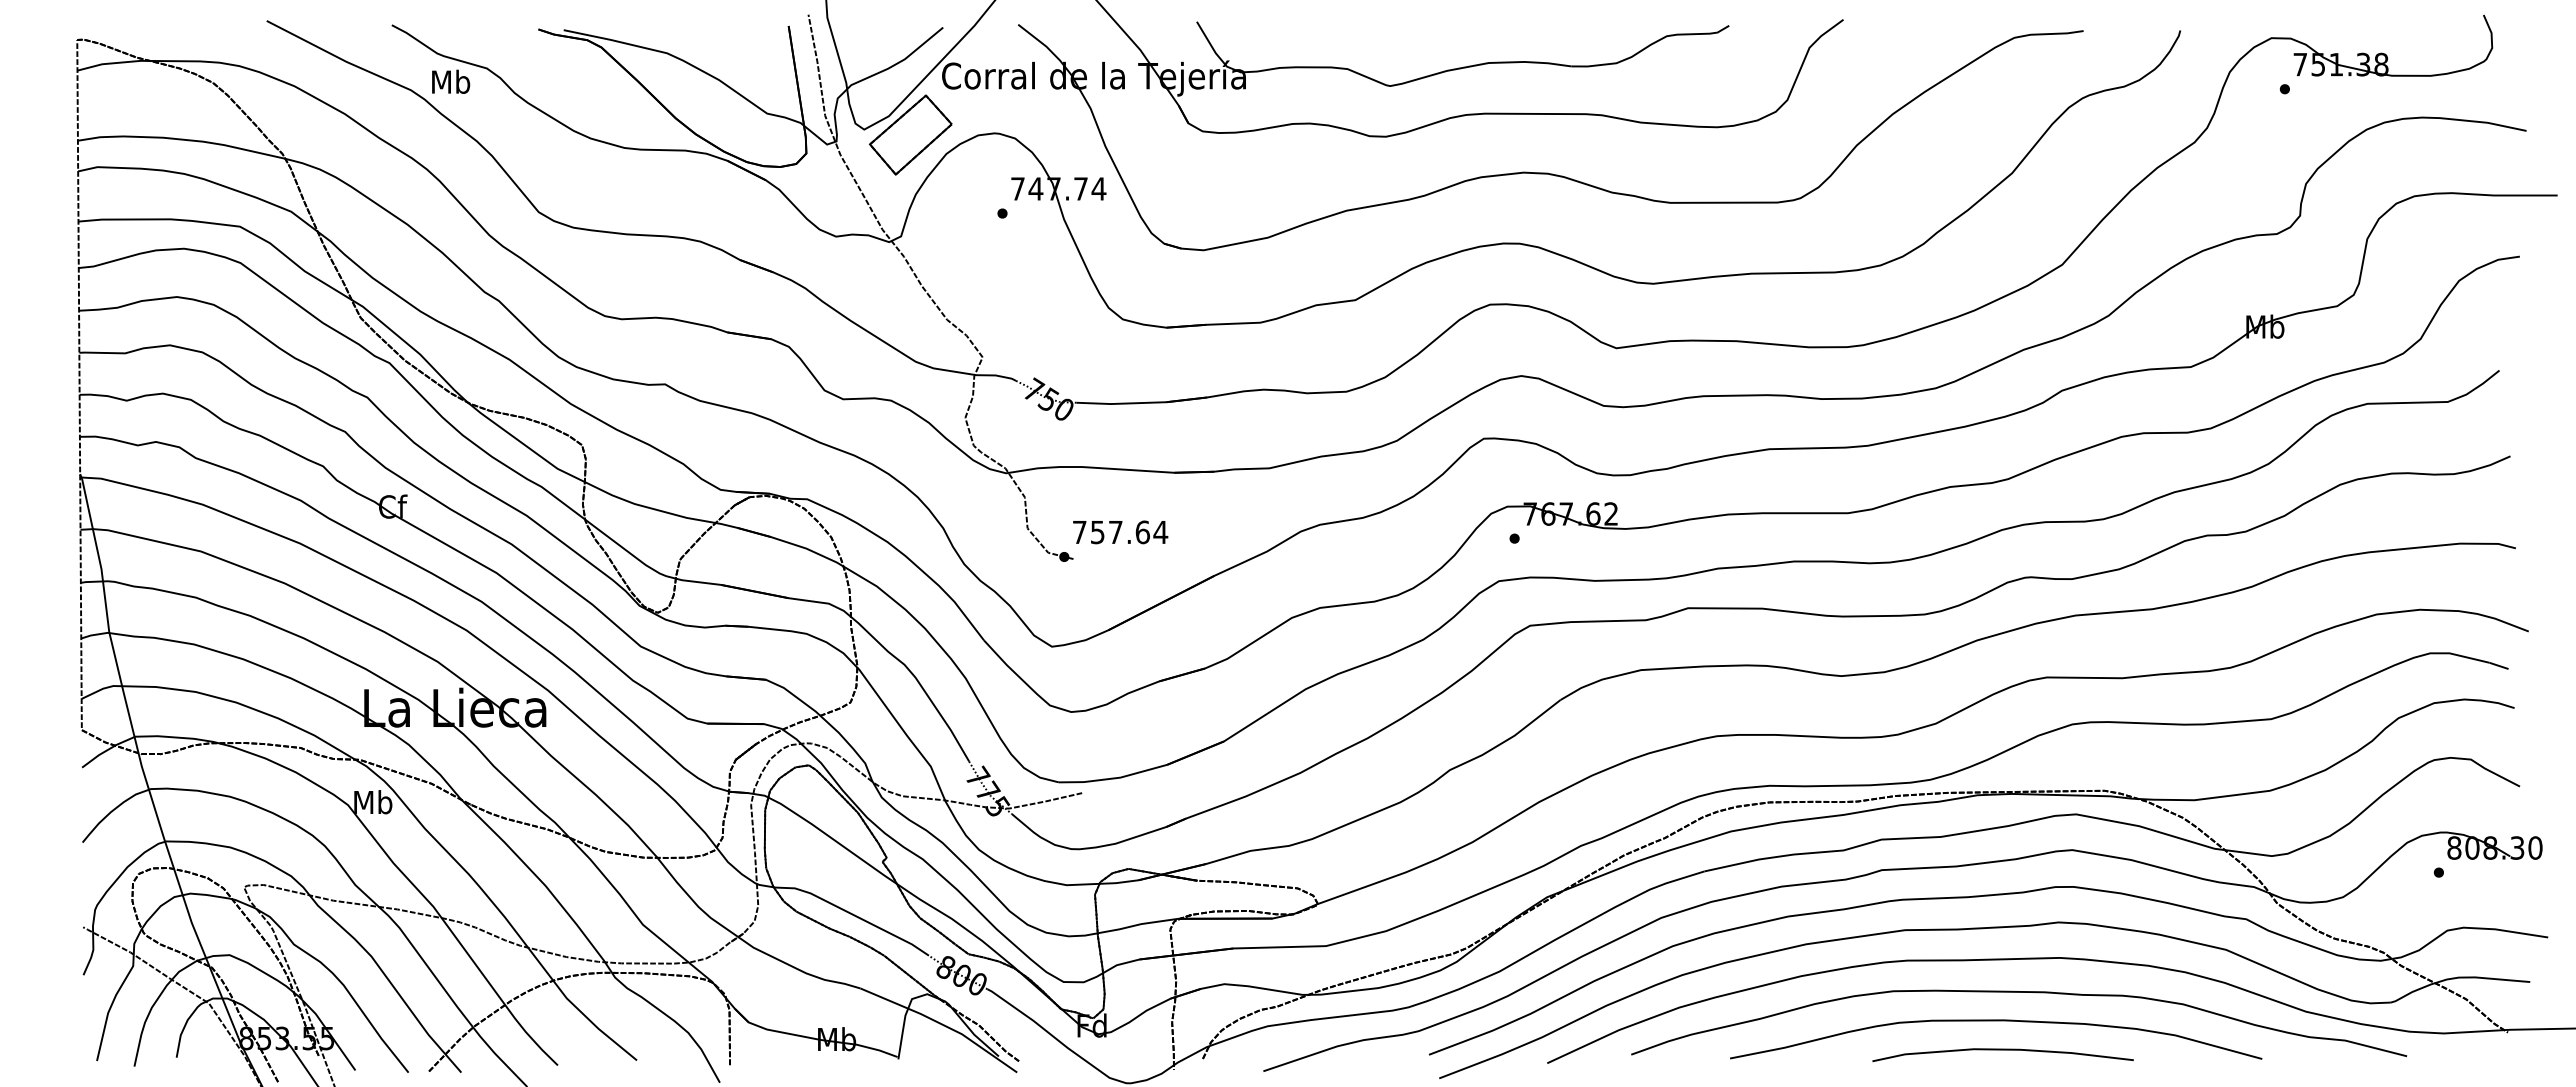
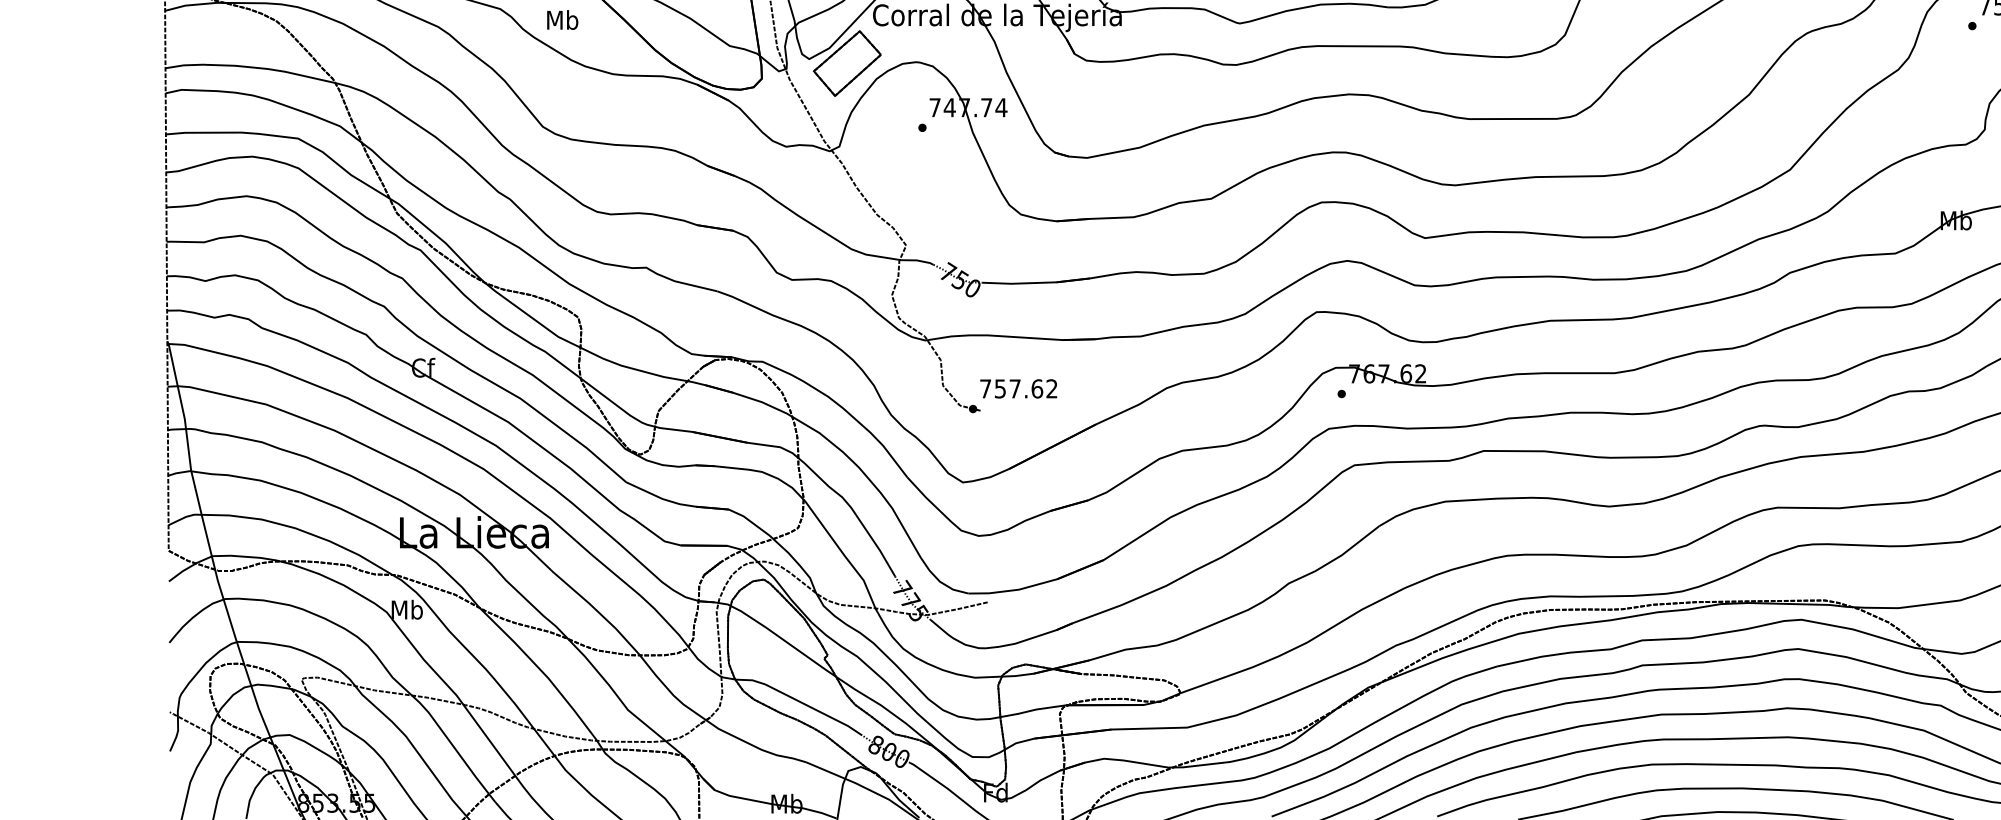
text: (451, 81) -> (563, 19), moved
text: (1160, 531) -> (1051, 388), 757.64 -> 757.62

